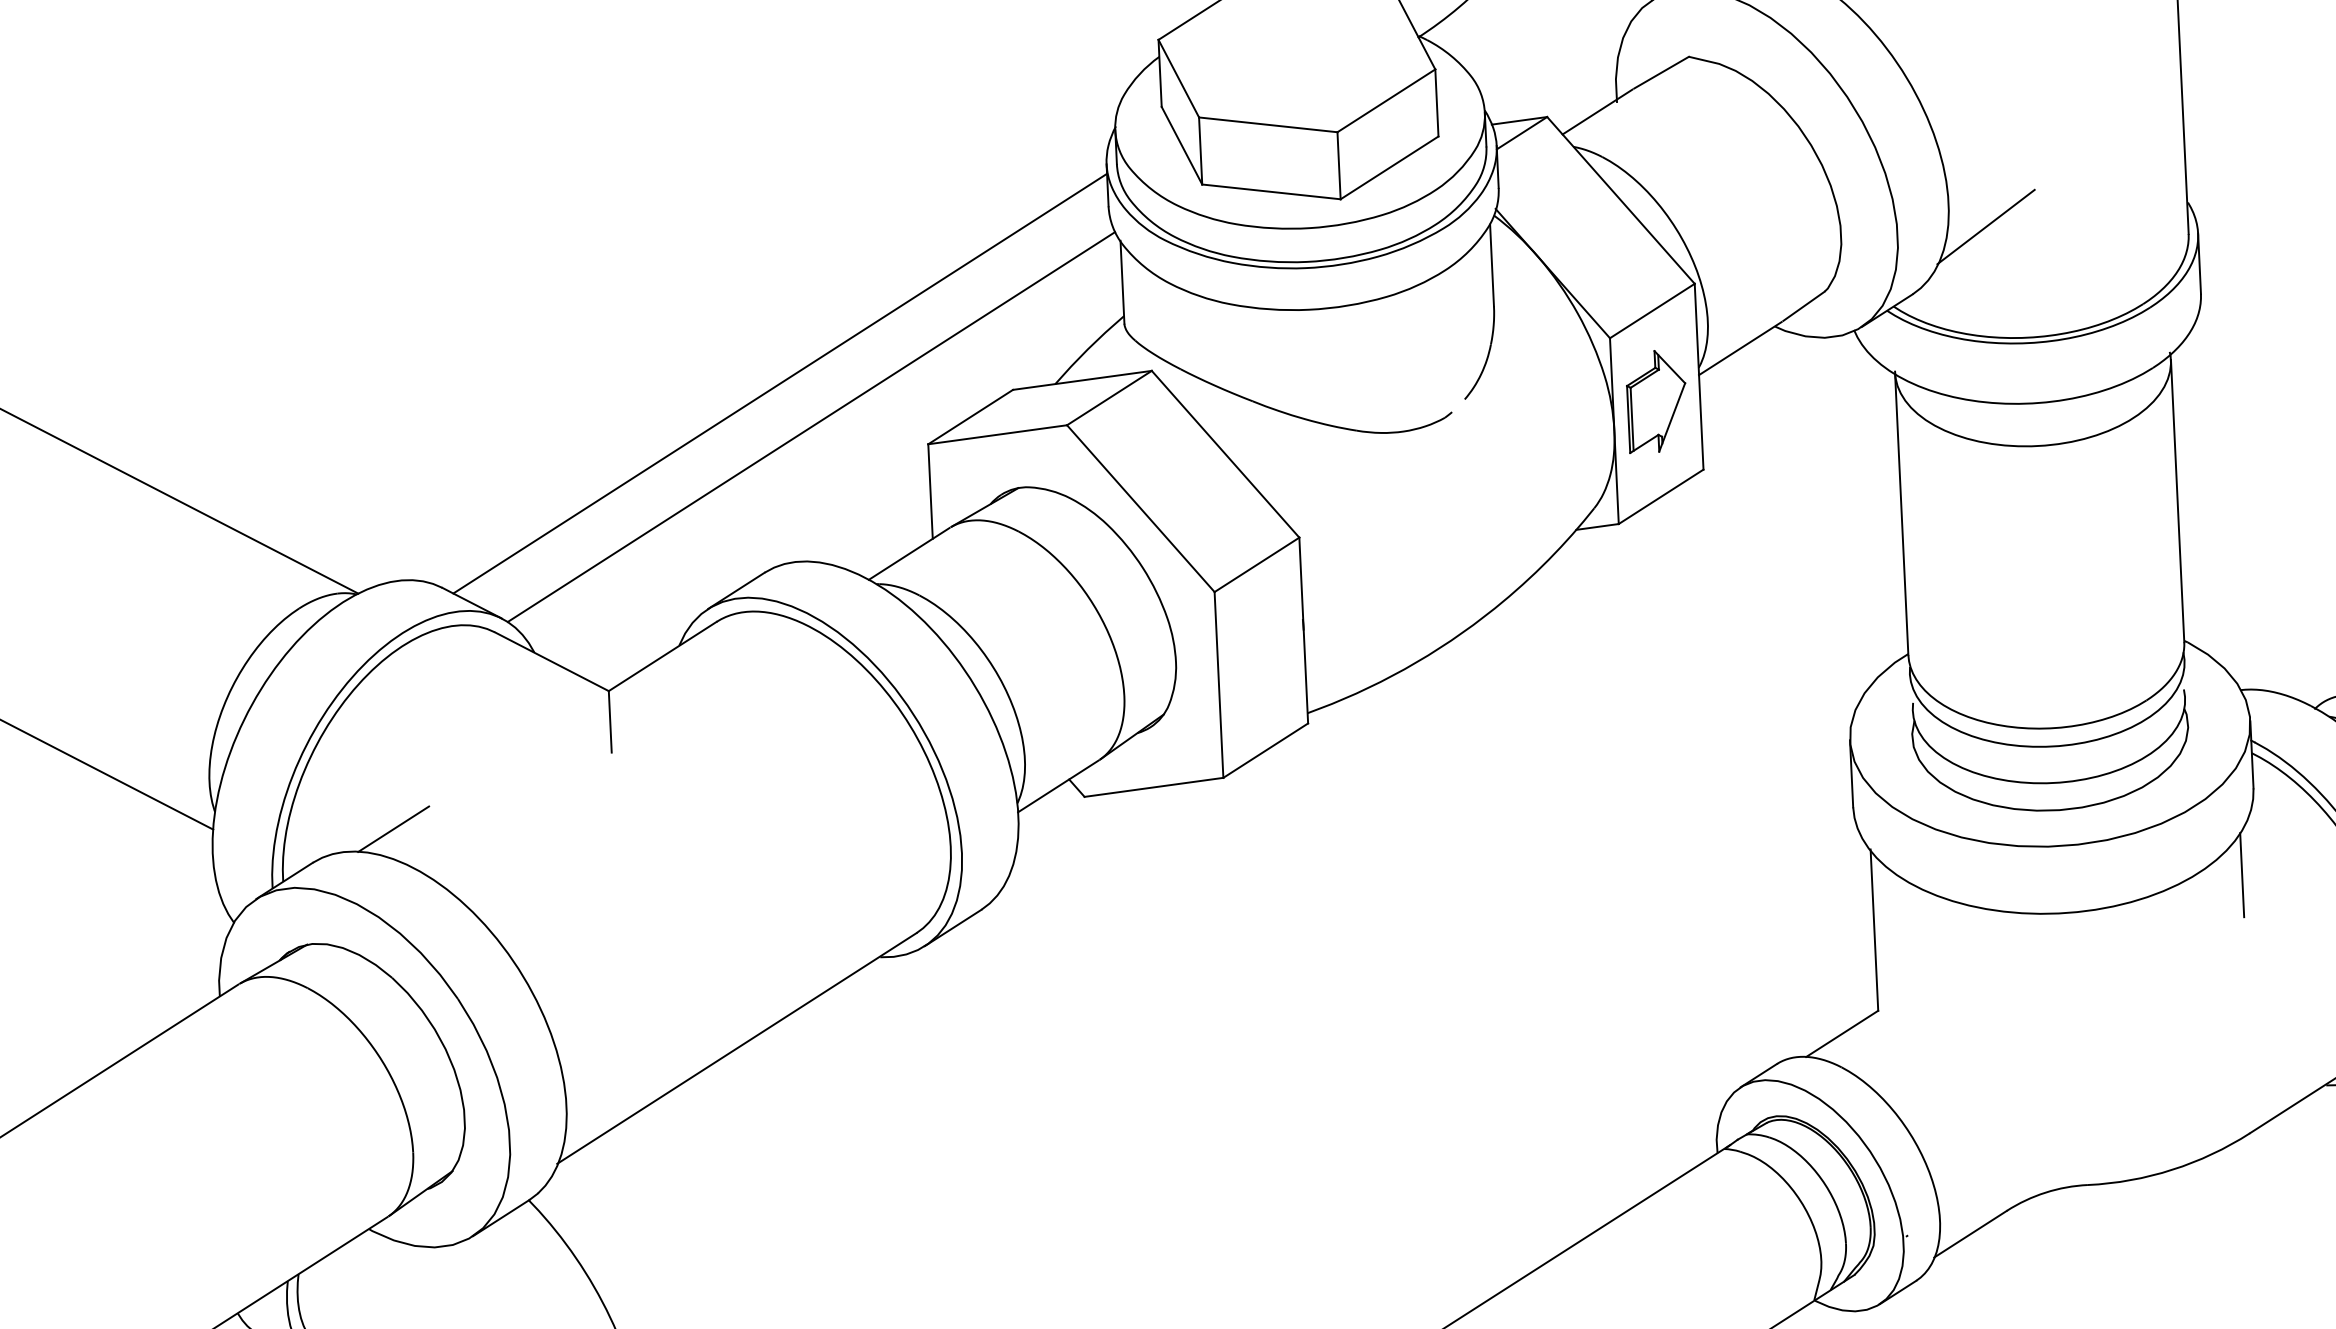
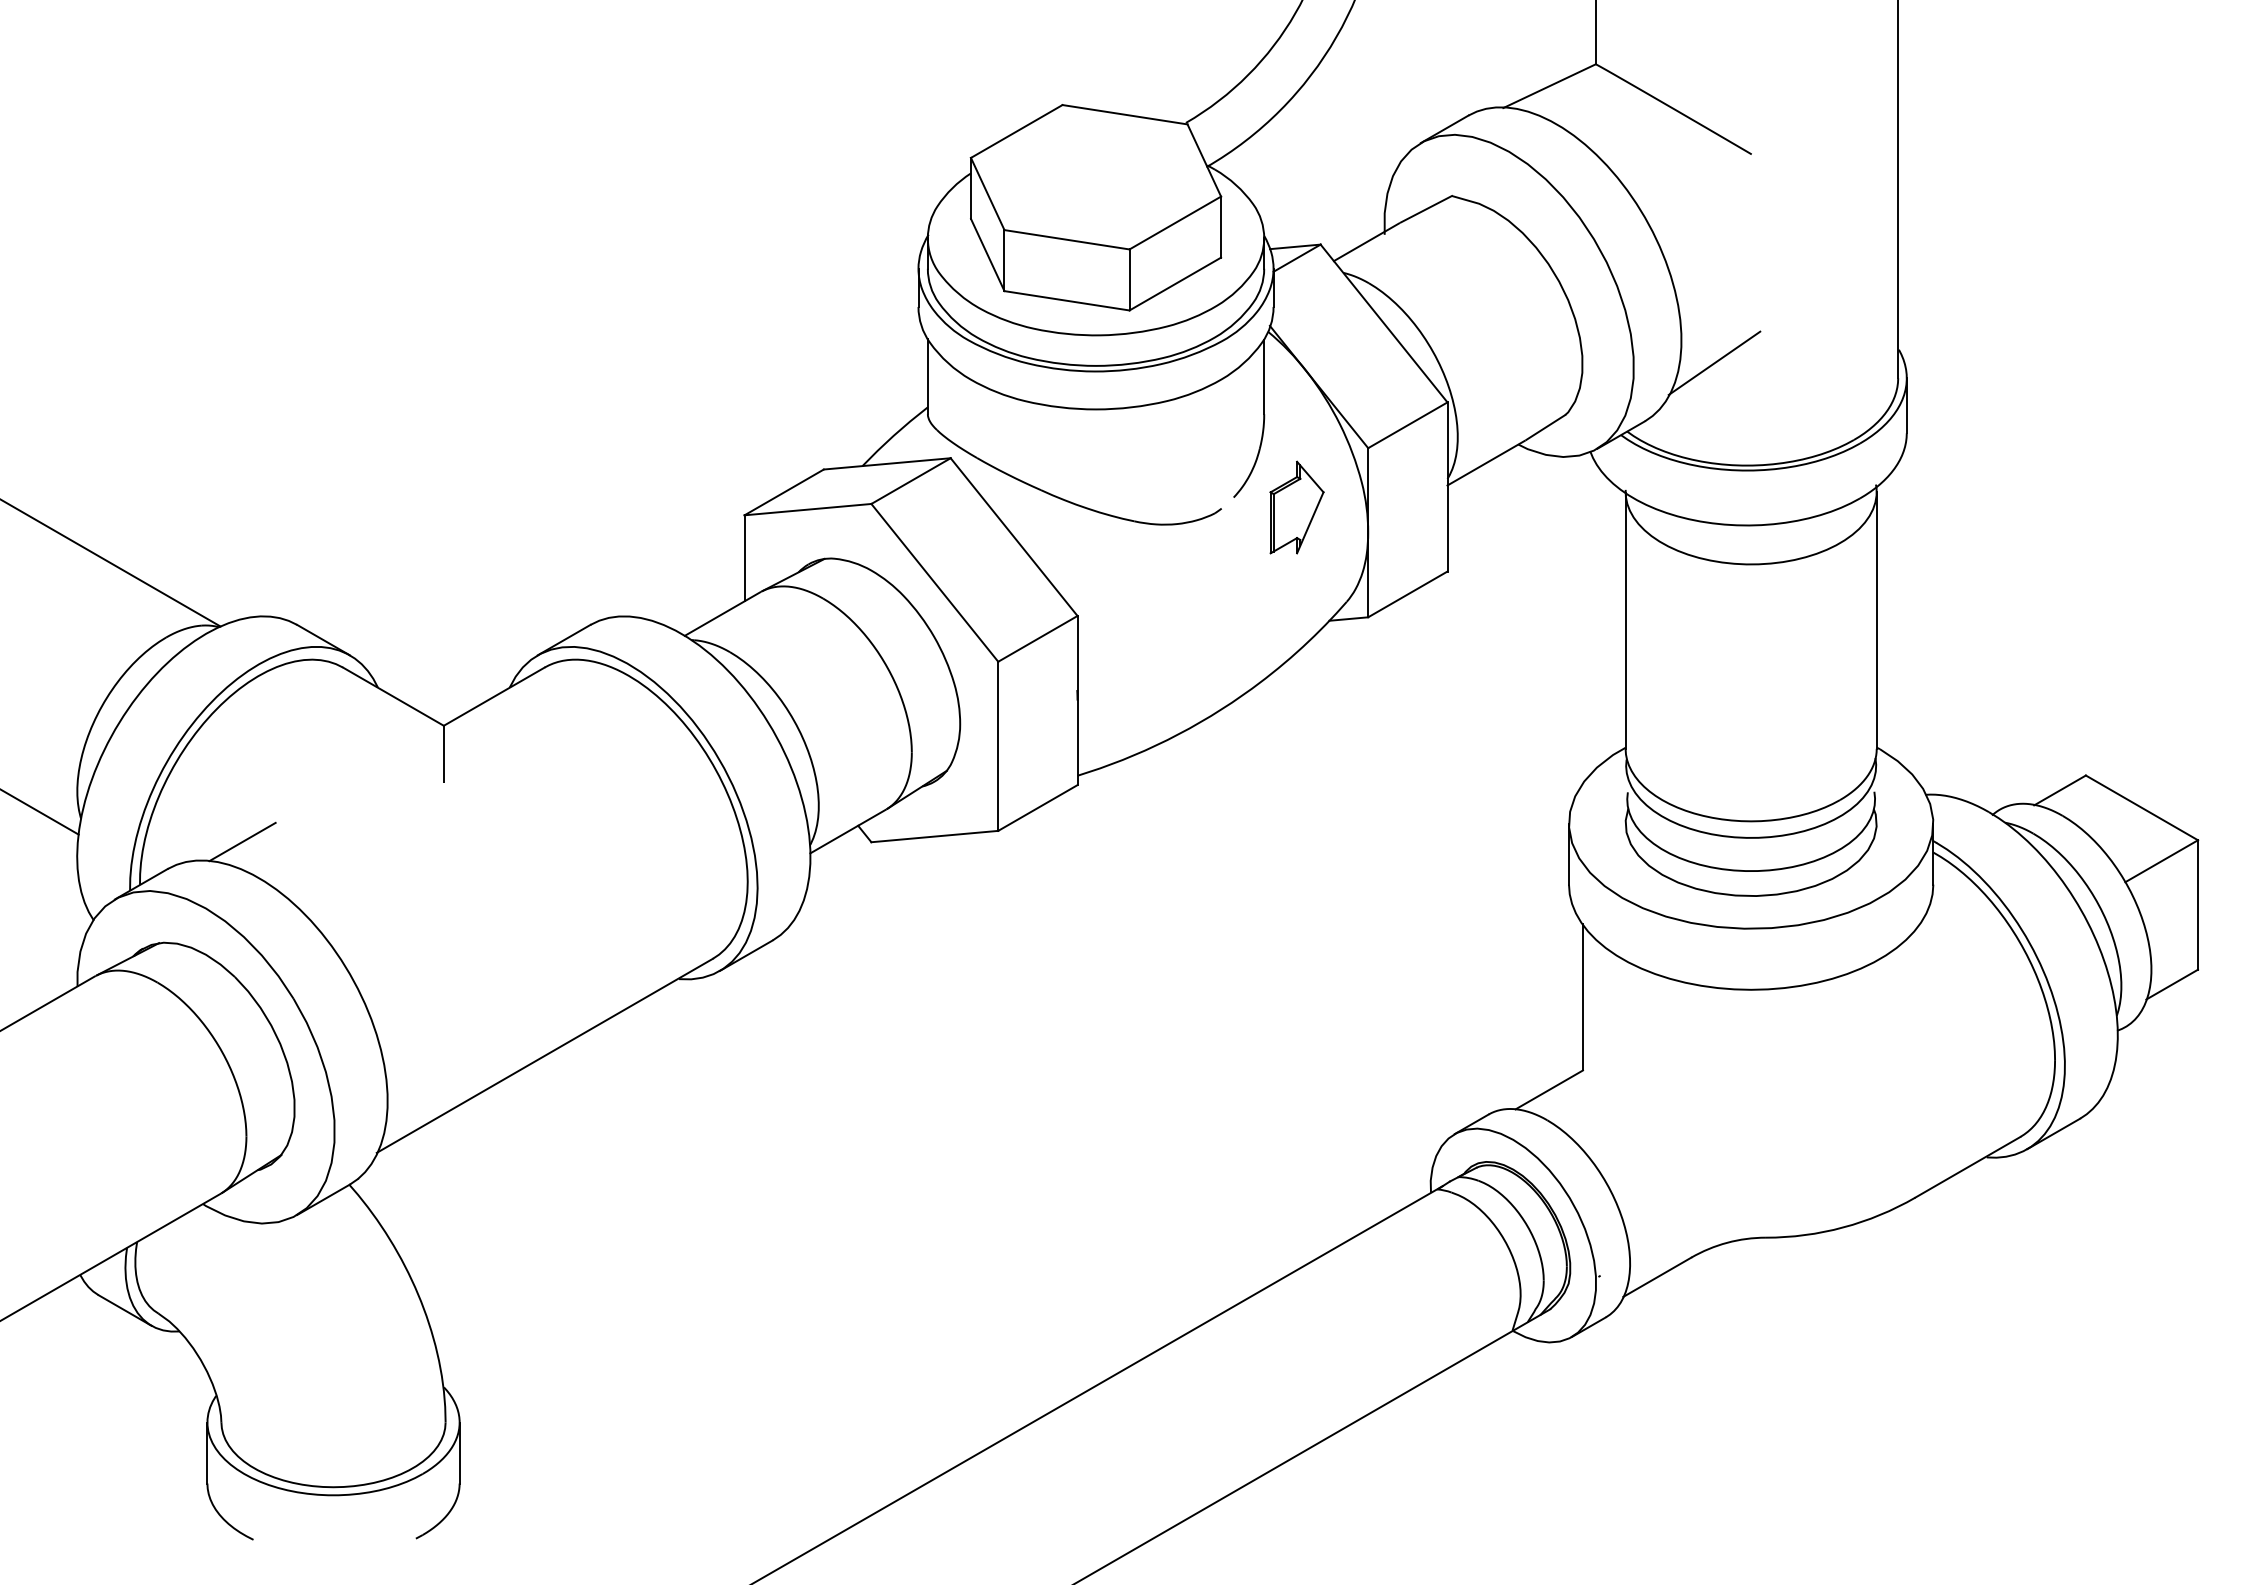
line: (779, 383) -> (612, 453), removed
part: (1656, 401) -> (1296, 507), moved
line: (811, 426) -> (639, 494), removed
line: (2242, 874) -> (1919, 962), removed

